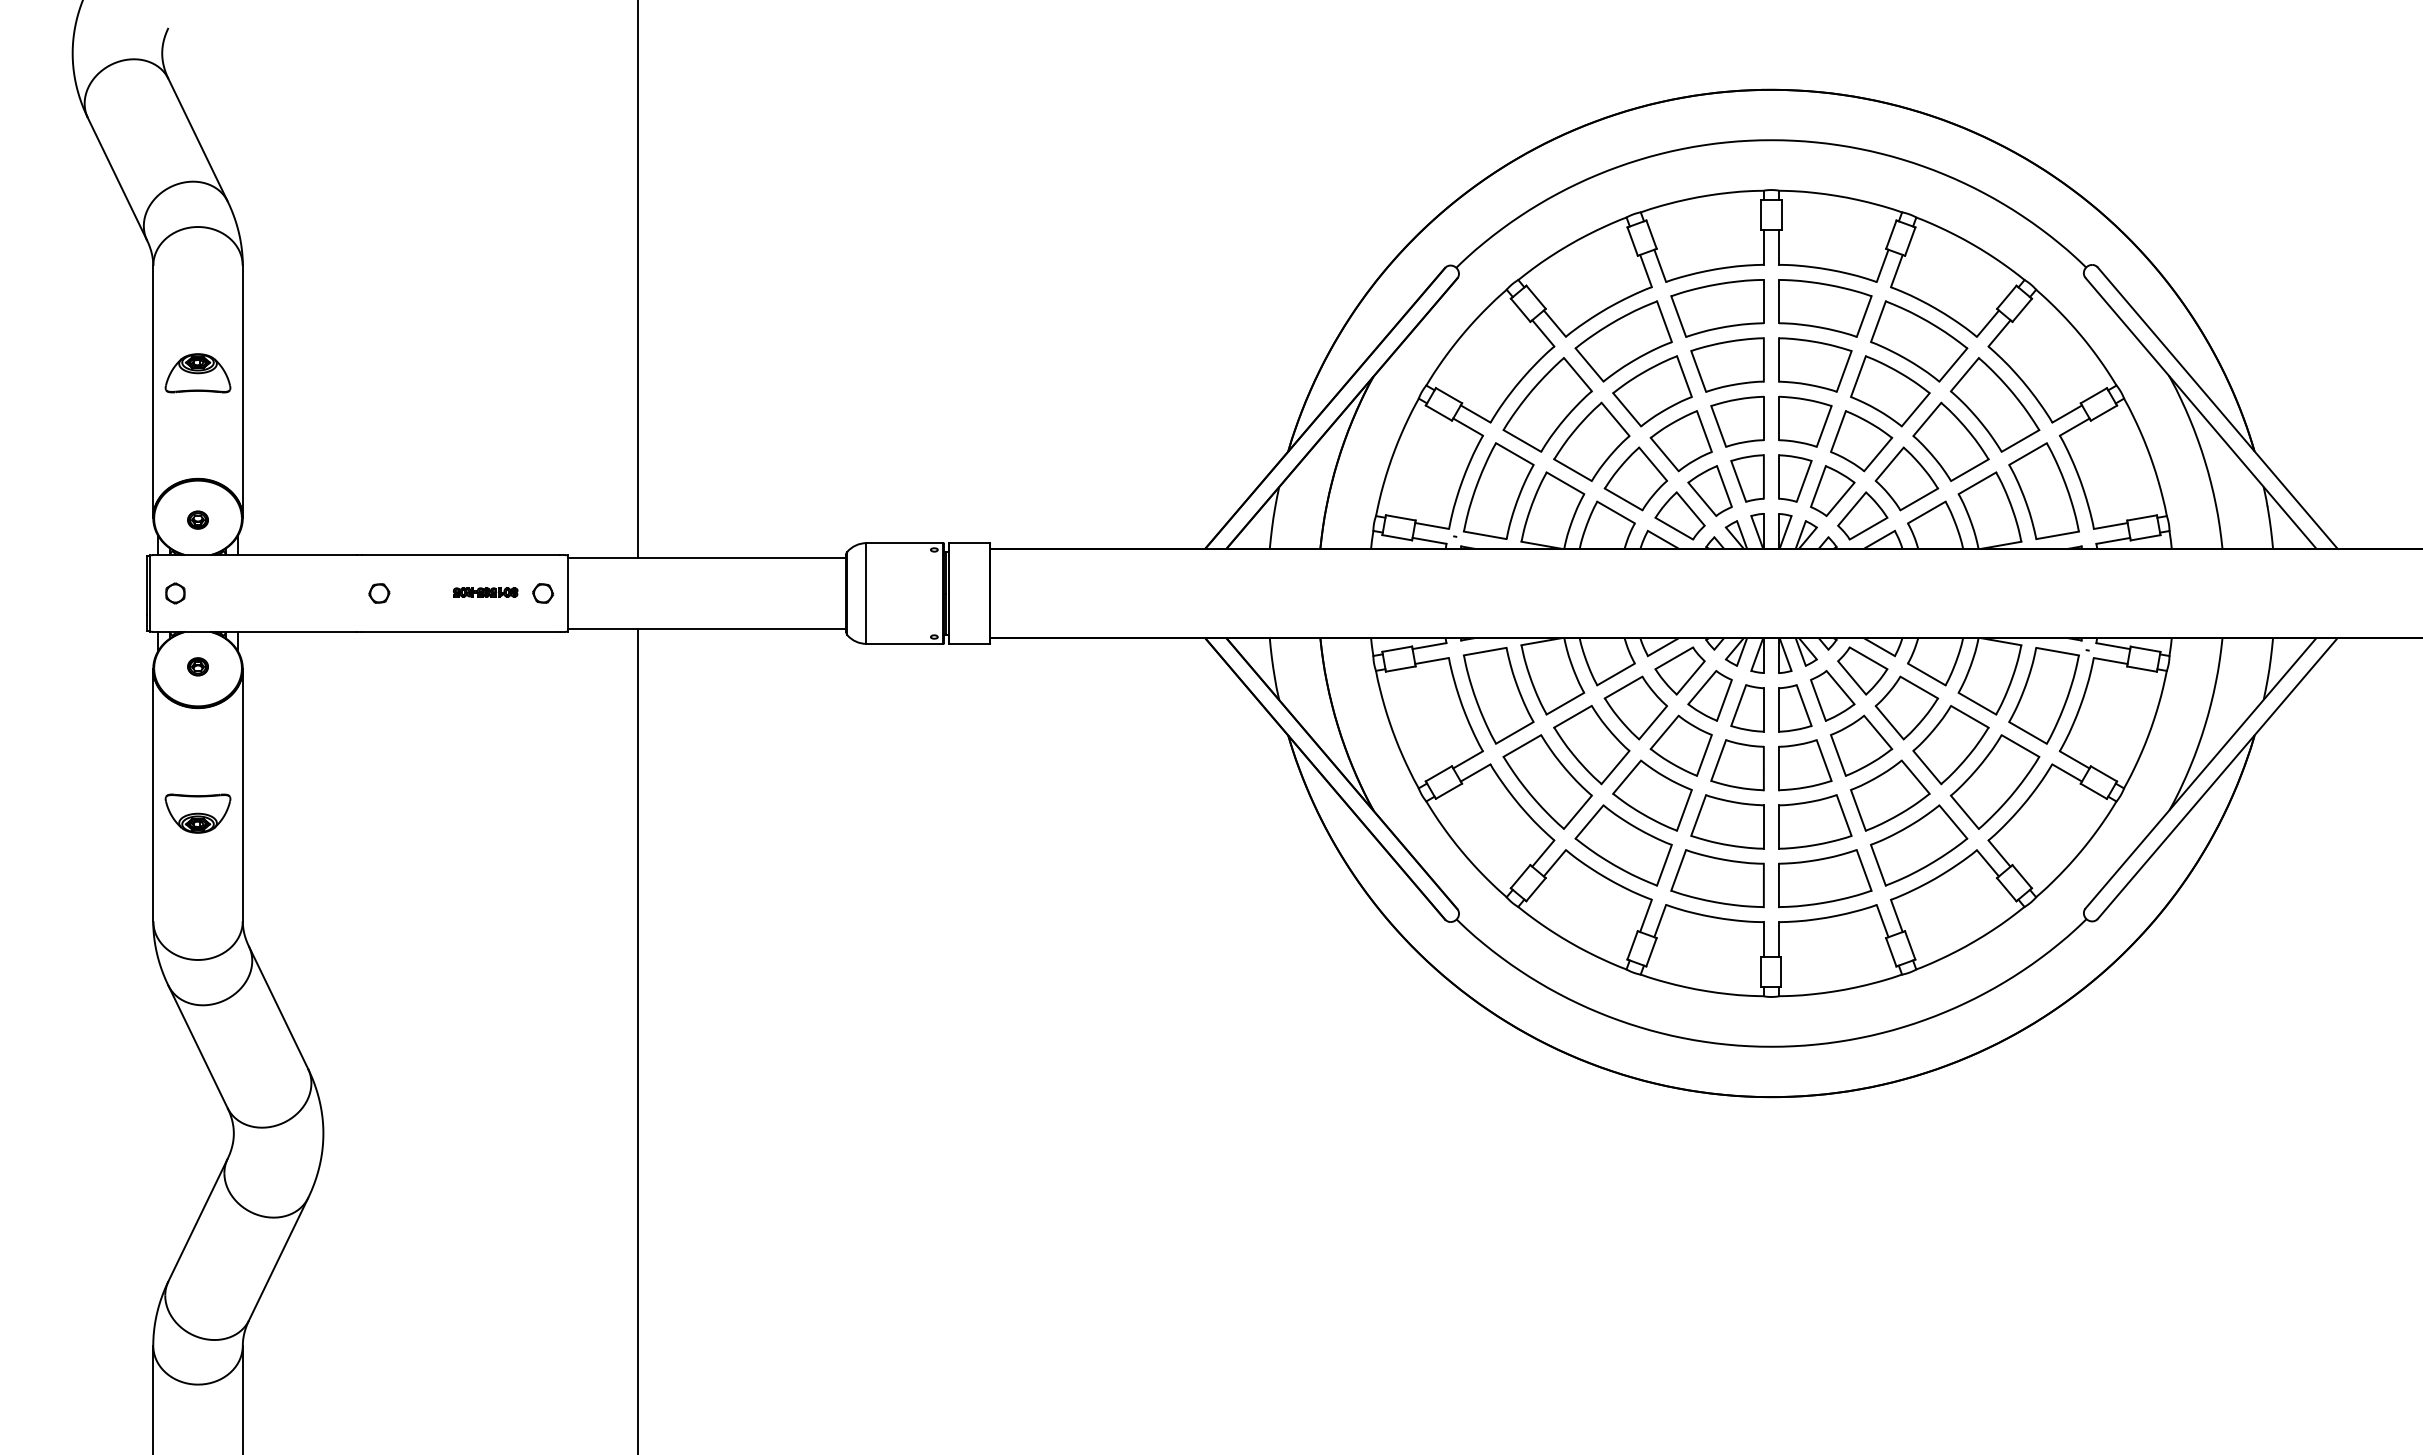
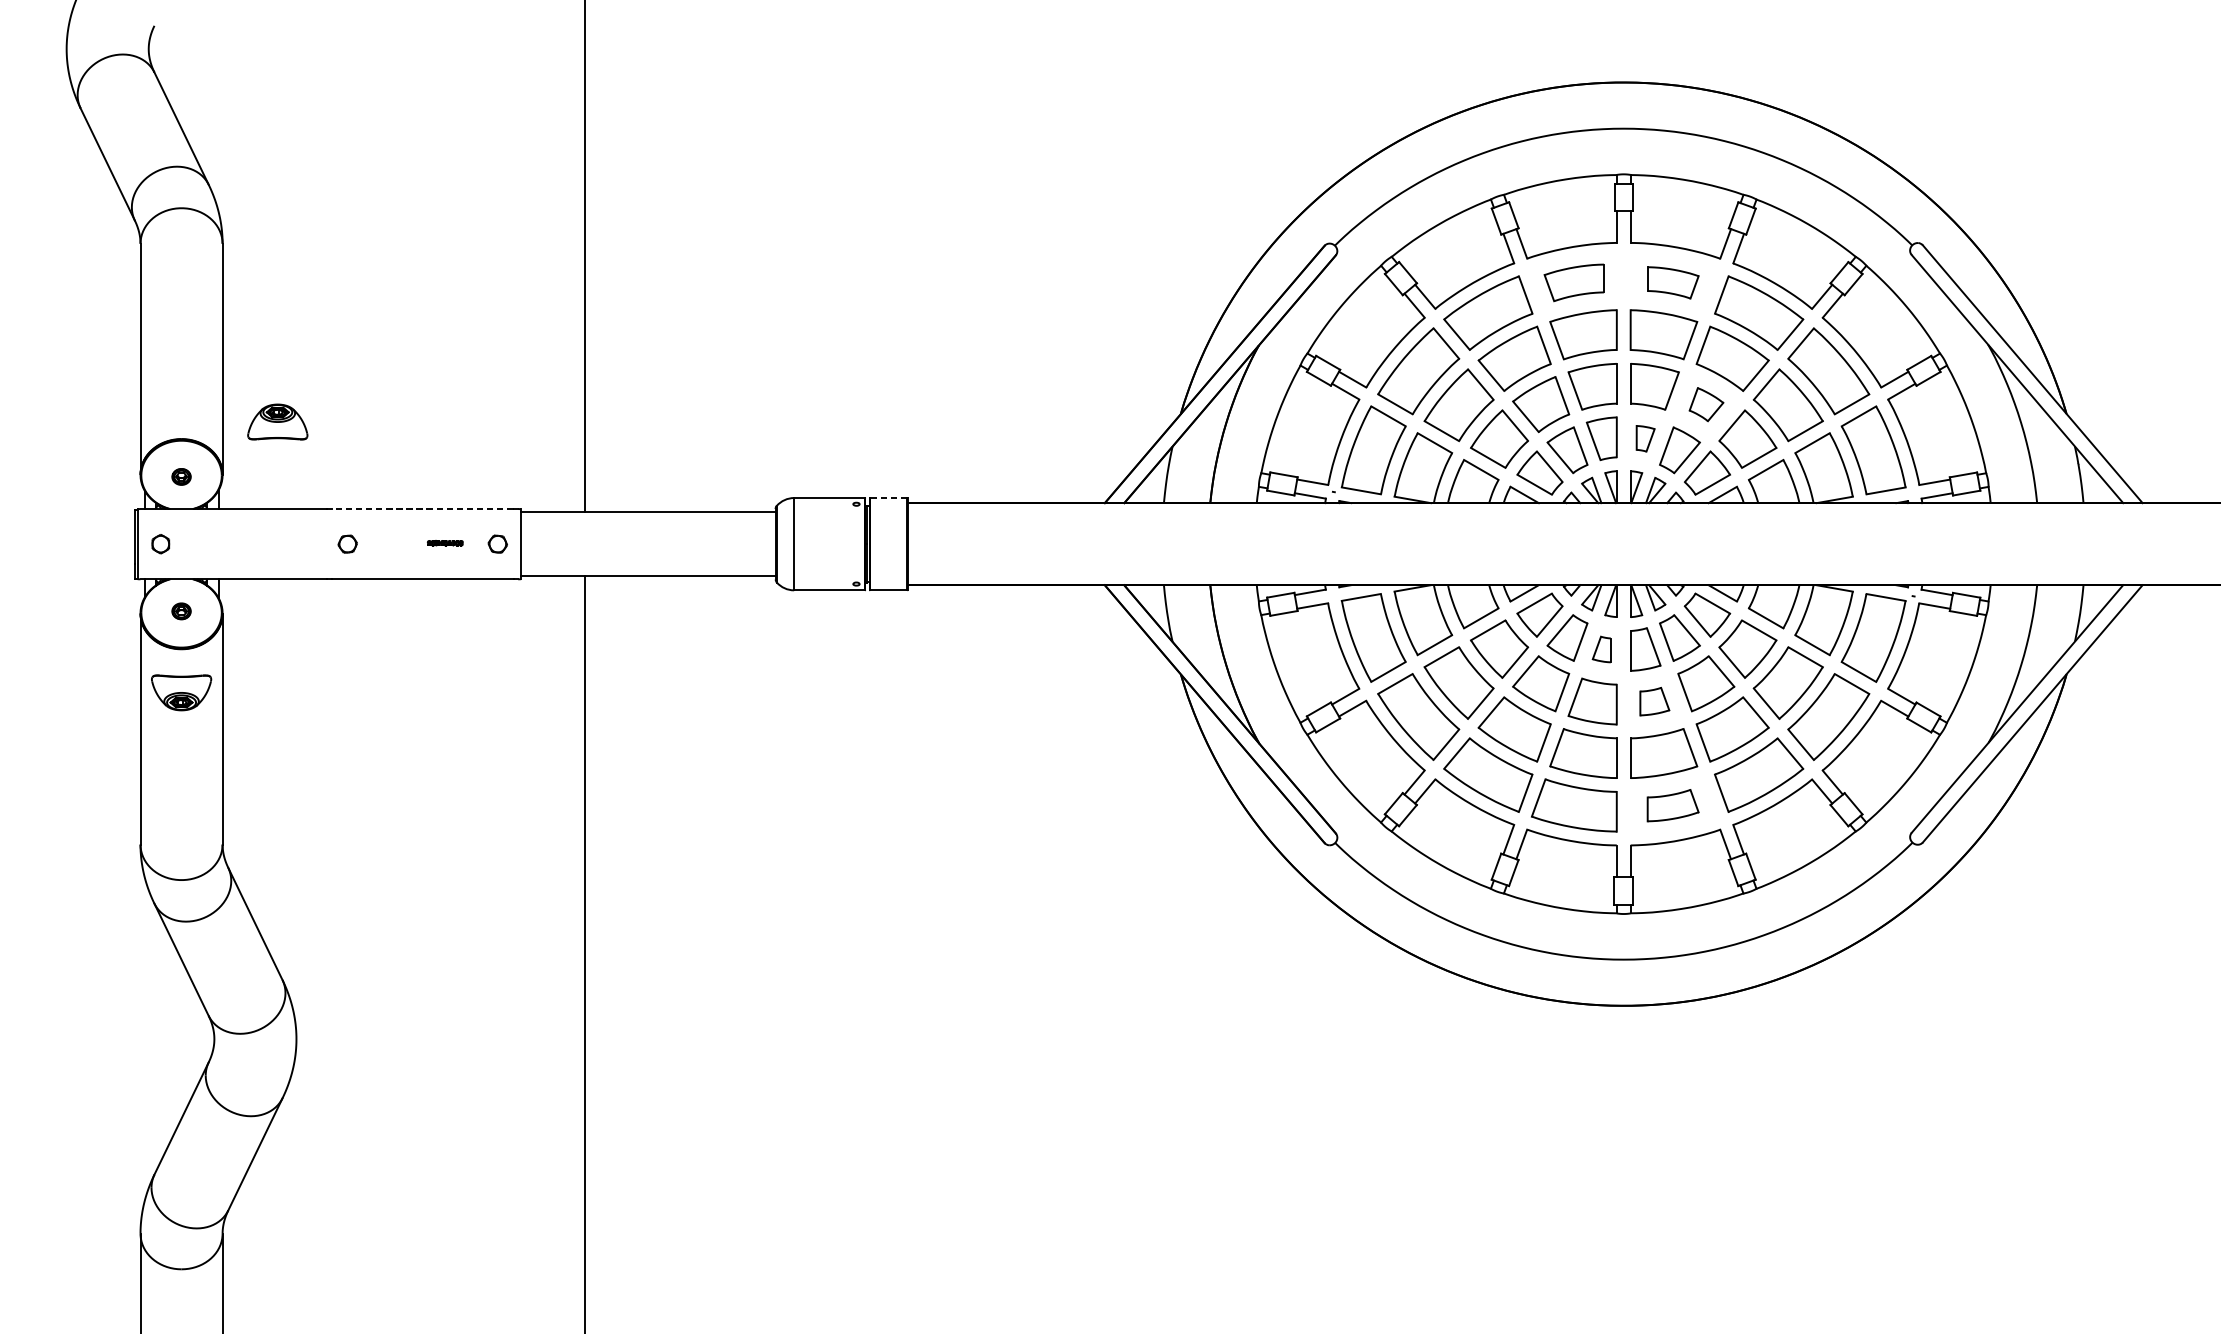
part: (1717, 308) -> (1574, 282), size x0.7
part: (1825, 308) -> (1673, 282), size x0.6
part: (197, 373) -> (277, 422), moved
part: (1861, 441) -> (1706, 404), size x0.6
part: (1795, 478) -> (1645, 438), size x0.6
line: (969, 543) -> (888, 498), solid -> dashed
line: (460, 555) -> (422, 509), solid -> dashed
part: (485, 592) -> (445, 543), size x0.6
part: (1747, 708) -> (1601, 649), size x0.6
part: (1805, 765) -> (1654, 701), size x0.6
part: (197, 813) -> (181, 692), moved
part: (1825, 878) -> (1673, 805), size x0.6

